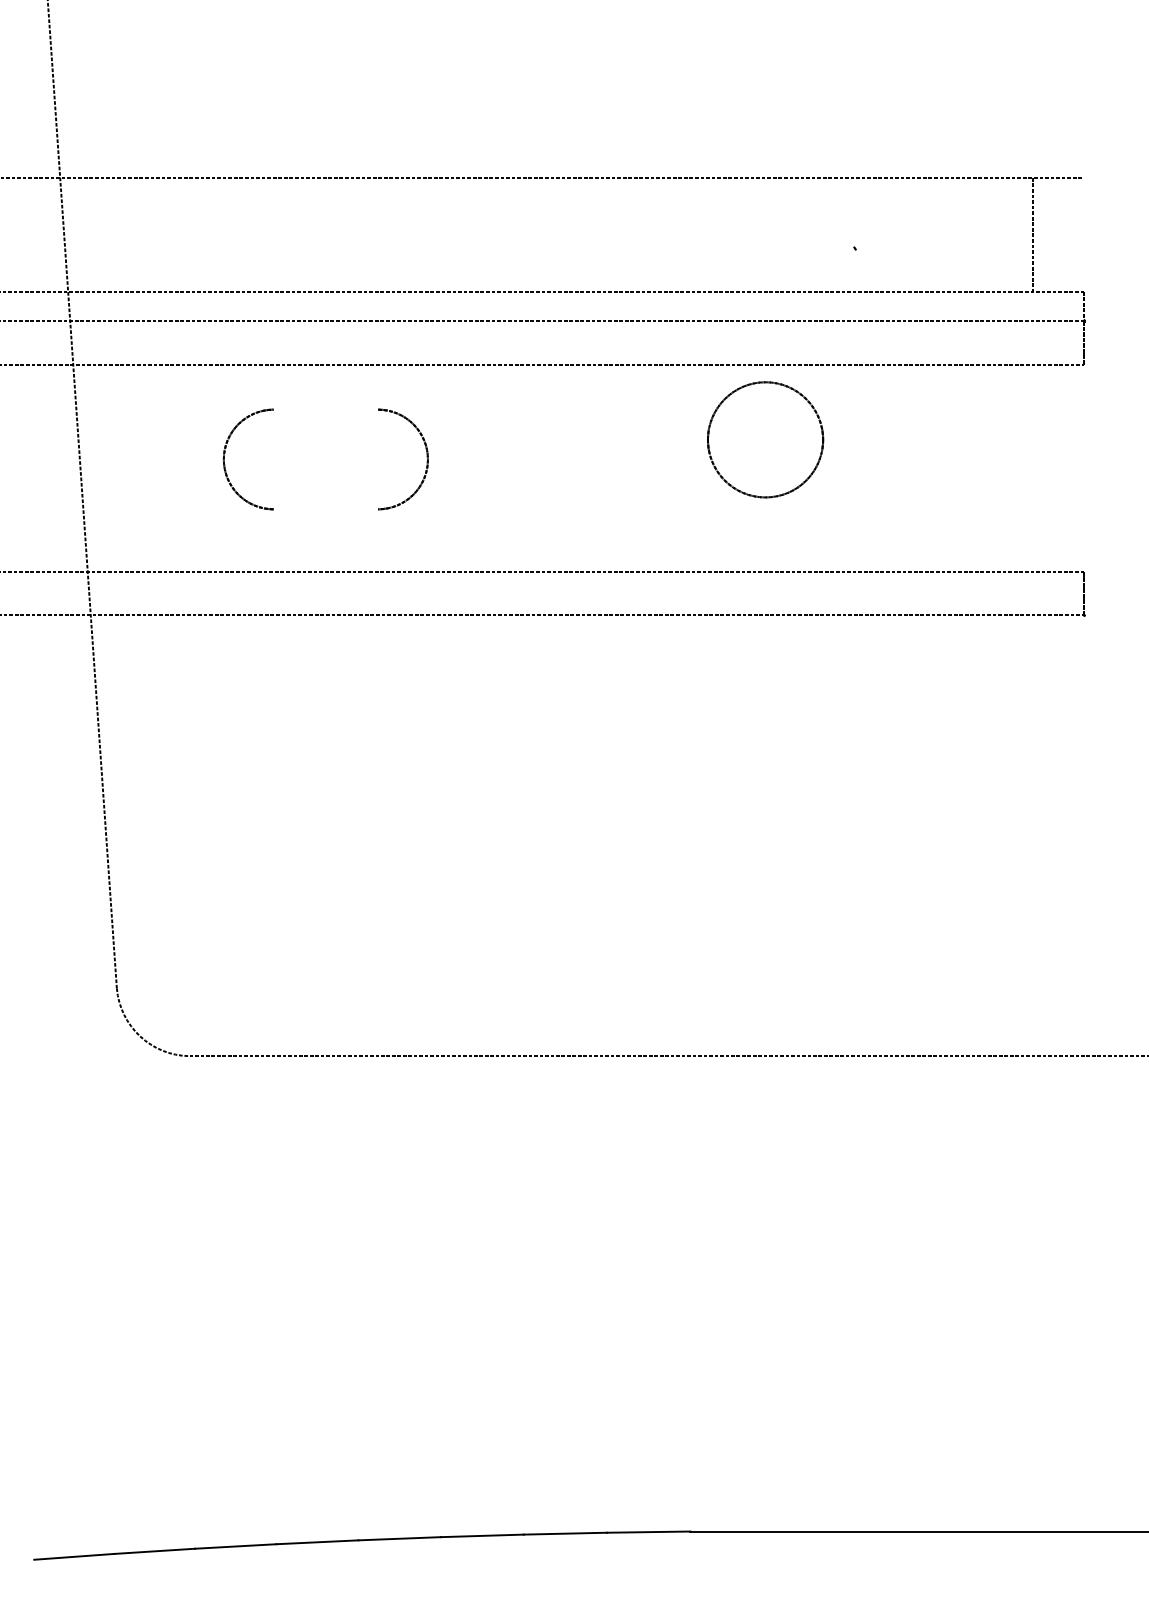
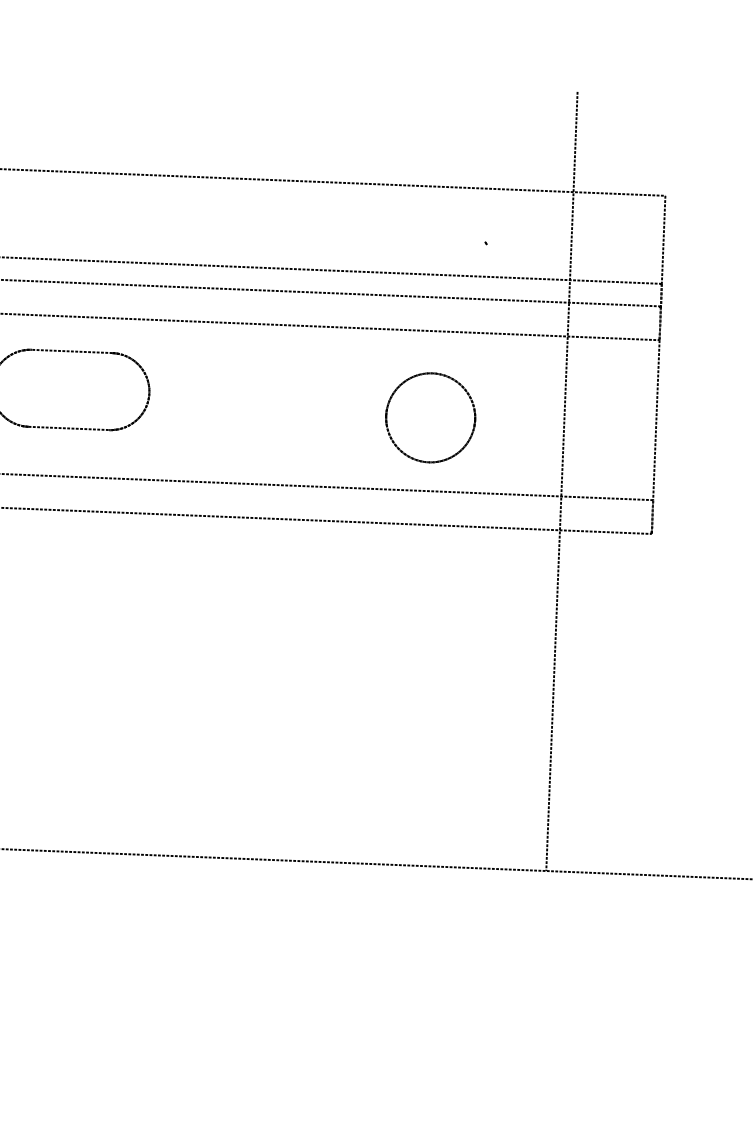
line: (1033, 234) -> (663, 239), moved
part: (751, 385) -> (421, 375), moved
line: (325, 409) -> (71, 351), added
line: (1084, 467) -> (656, 419), added
line: (325, 509) -> (68, 428), added
line: (965, 552) -> (562, 481), added

